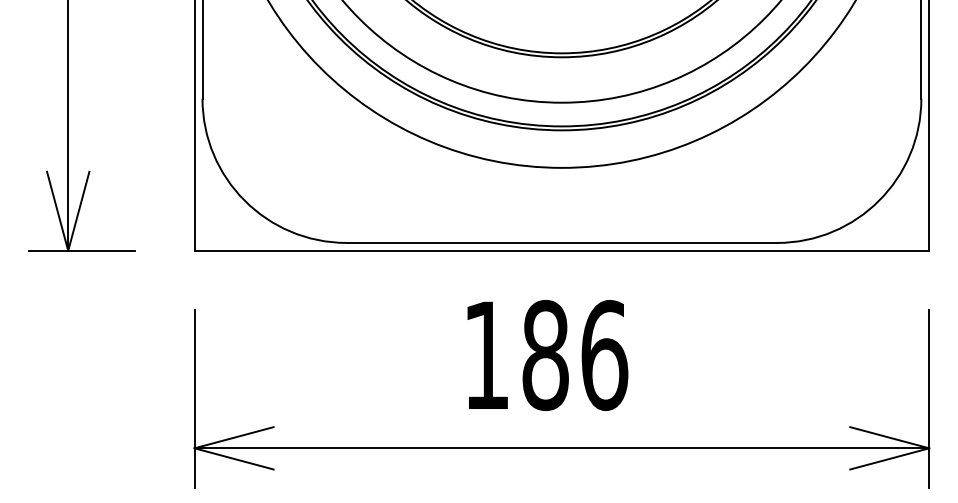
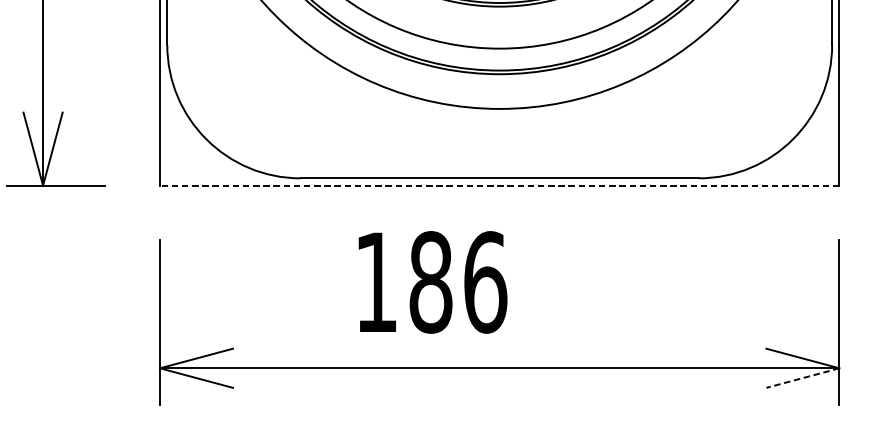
line: (561, 250) -> (499, 185), solid -> dashed
text: (547, 355) -> (432, 282), moved
line: (889, 458) -> (802, 377), solid -> dashed

